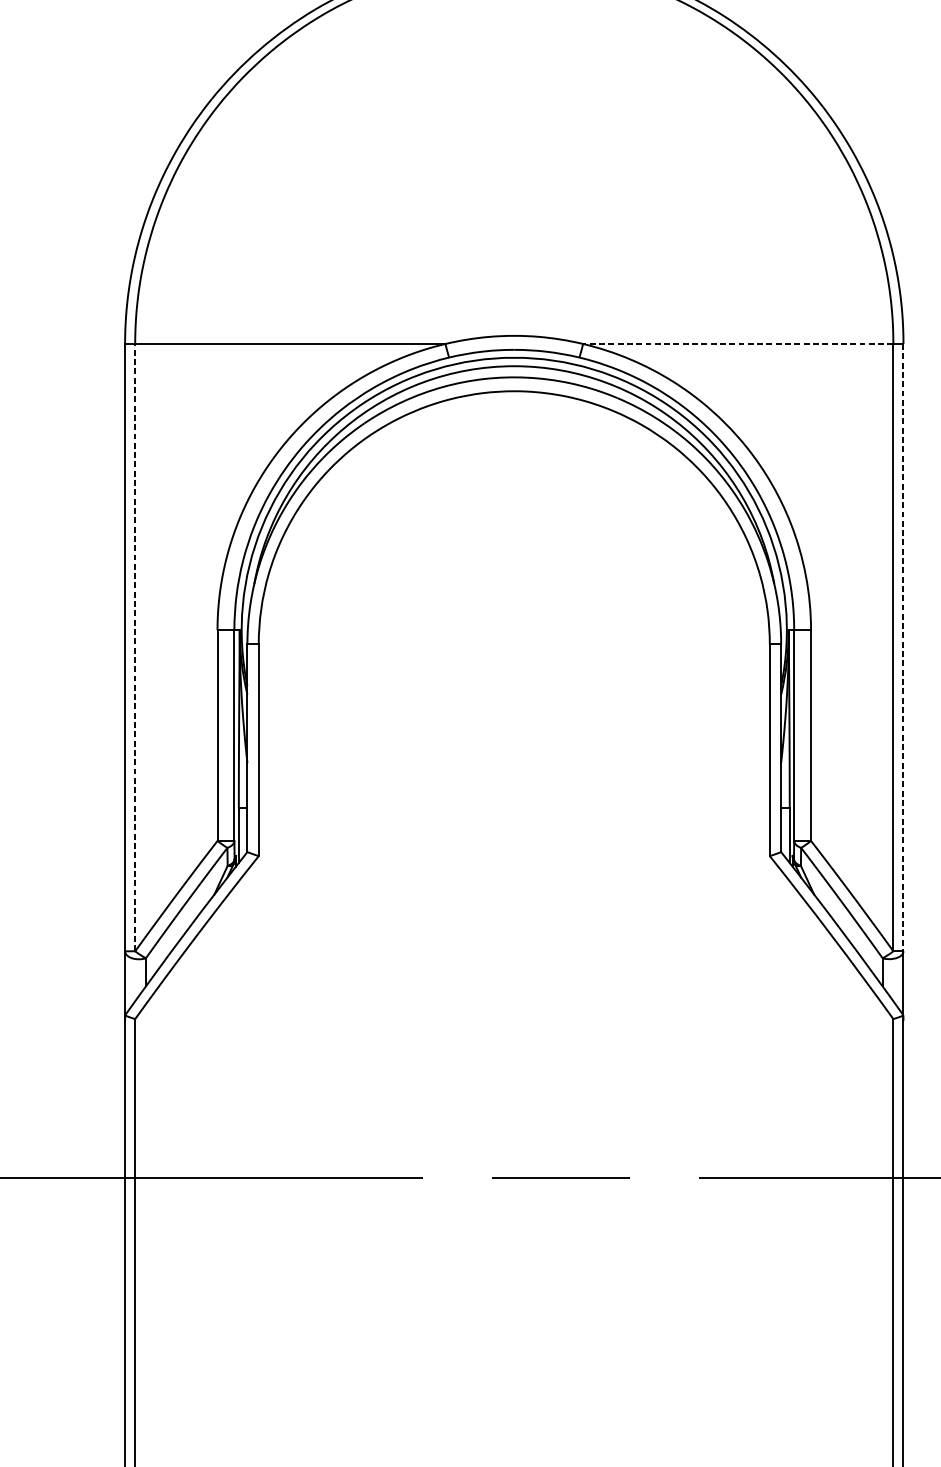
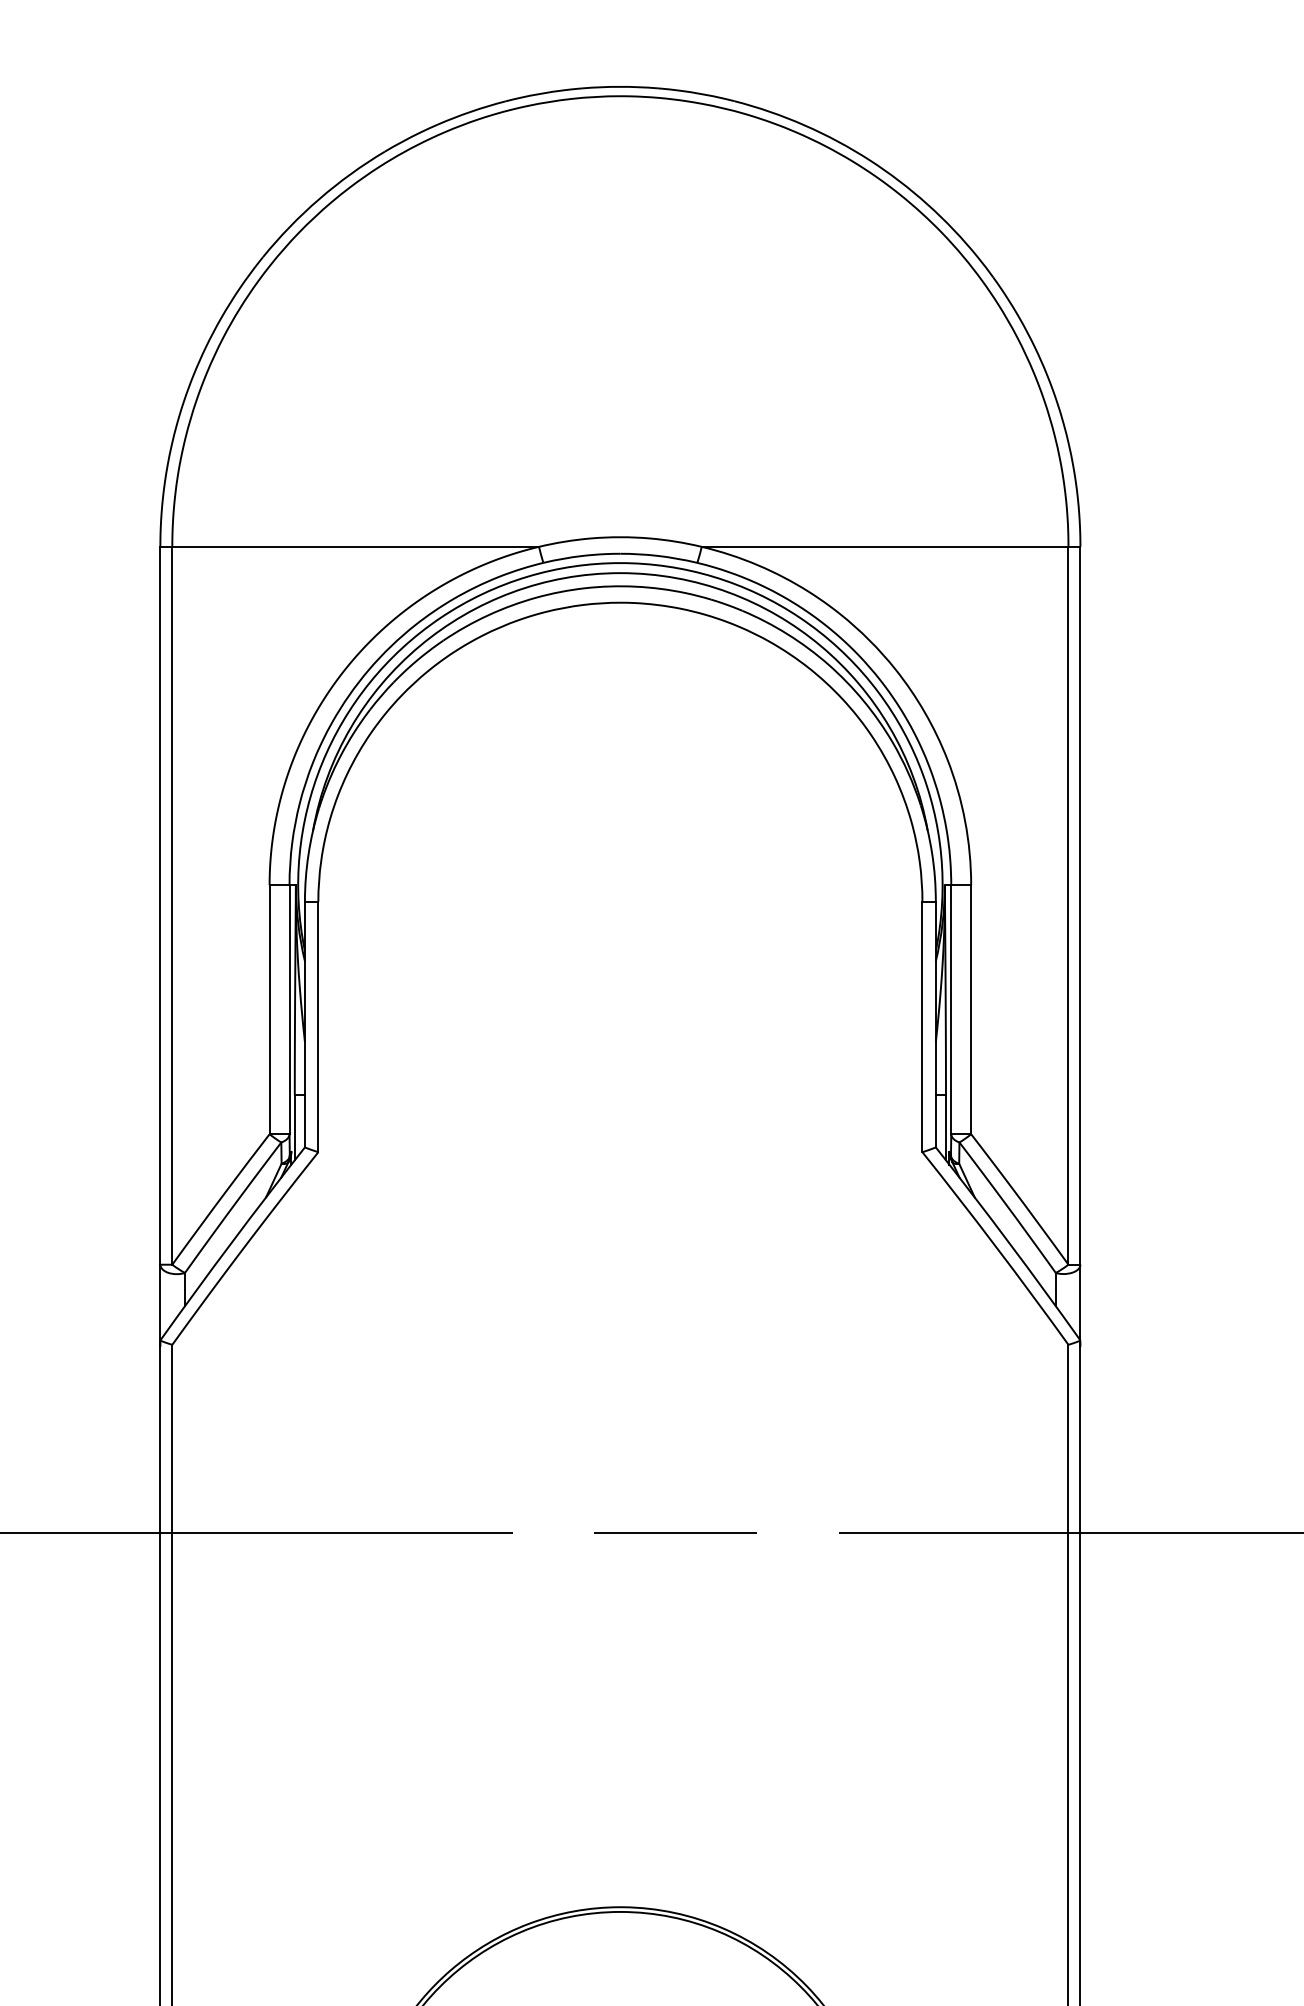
line: (737, 343) -> (884, 546), dashed -> solid
line: (135, 647) -> (172, 905), dashed -> solid
line: (903, 647) -> (1080, 905), dashed -> solid

